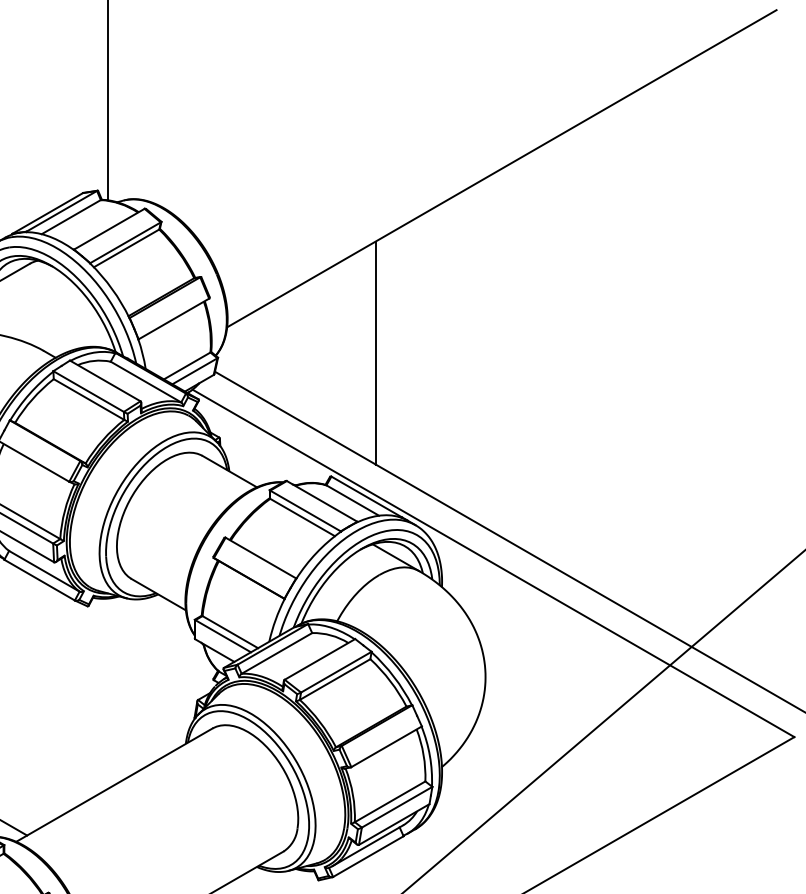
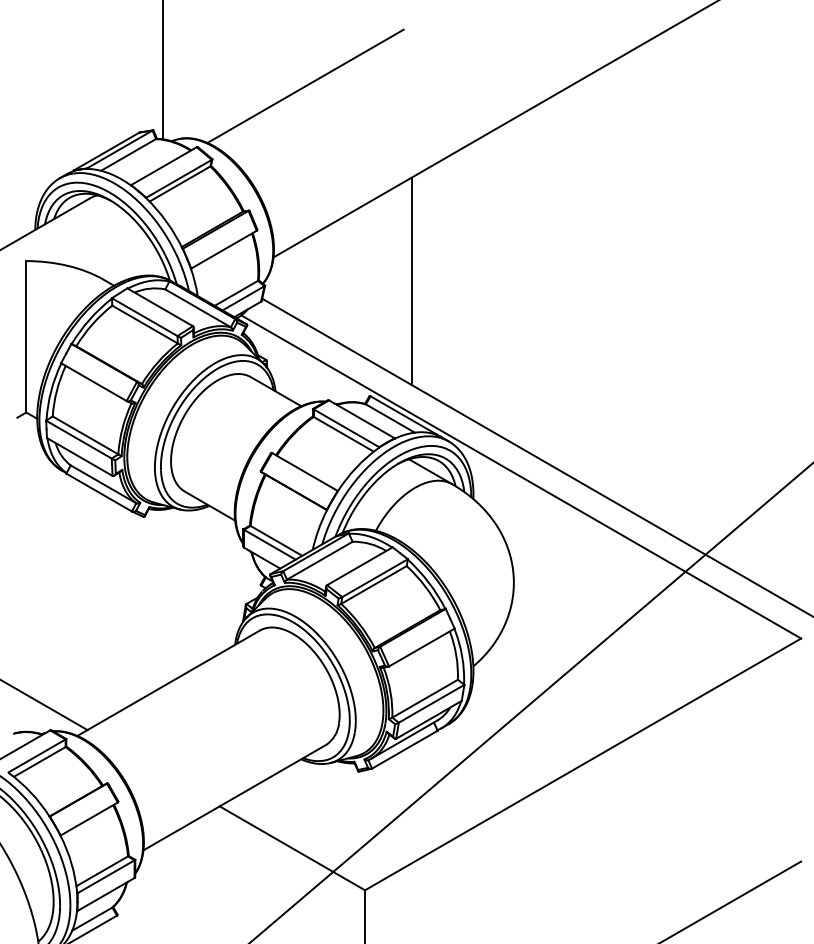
line: (261, 142) -> (305, 85), added

